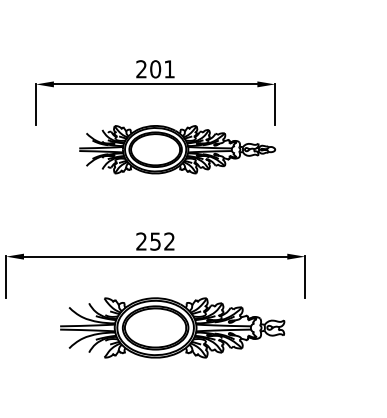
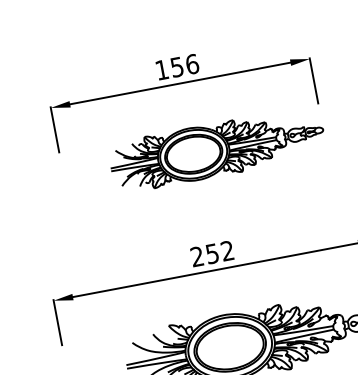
text: (155, 69) -> (177, 67), 201 -> 156

